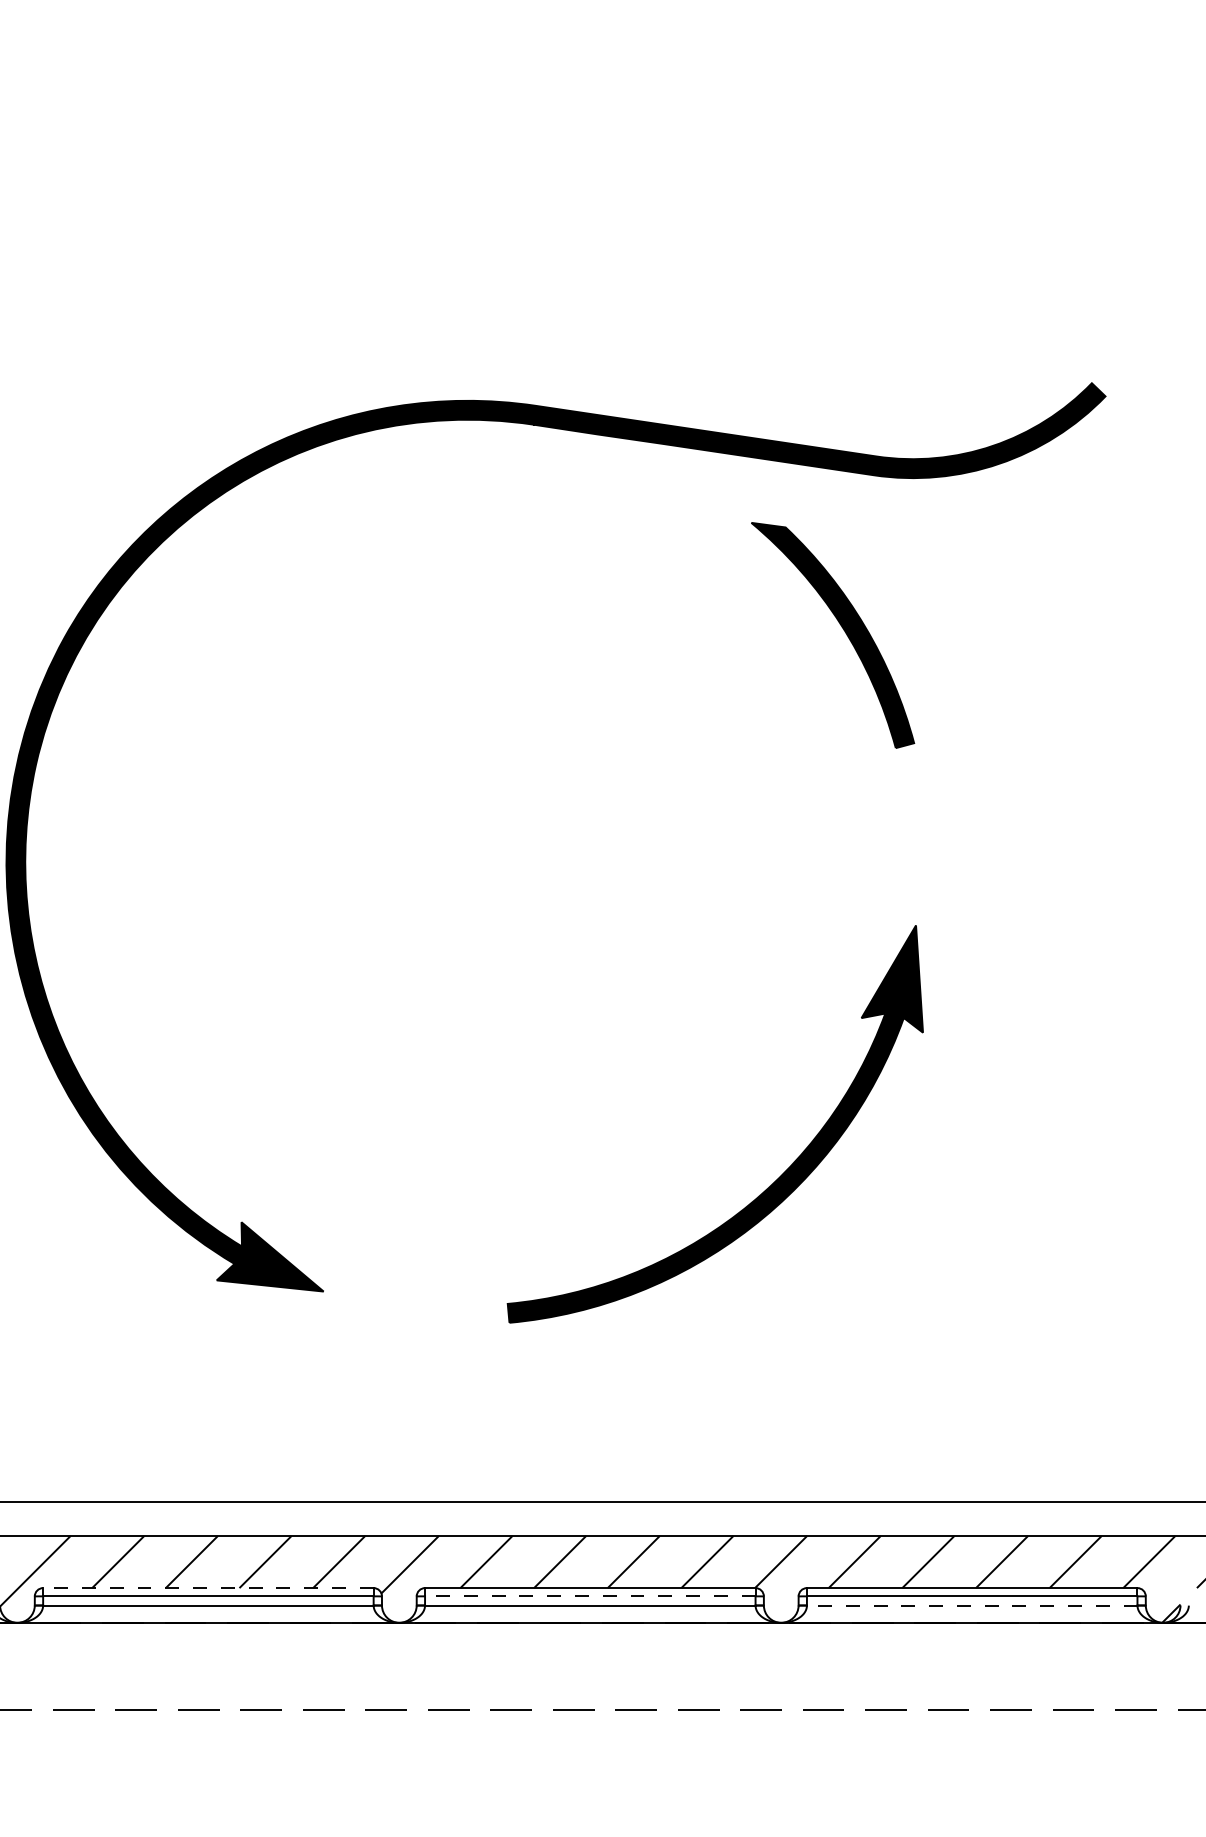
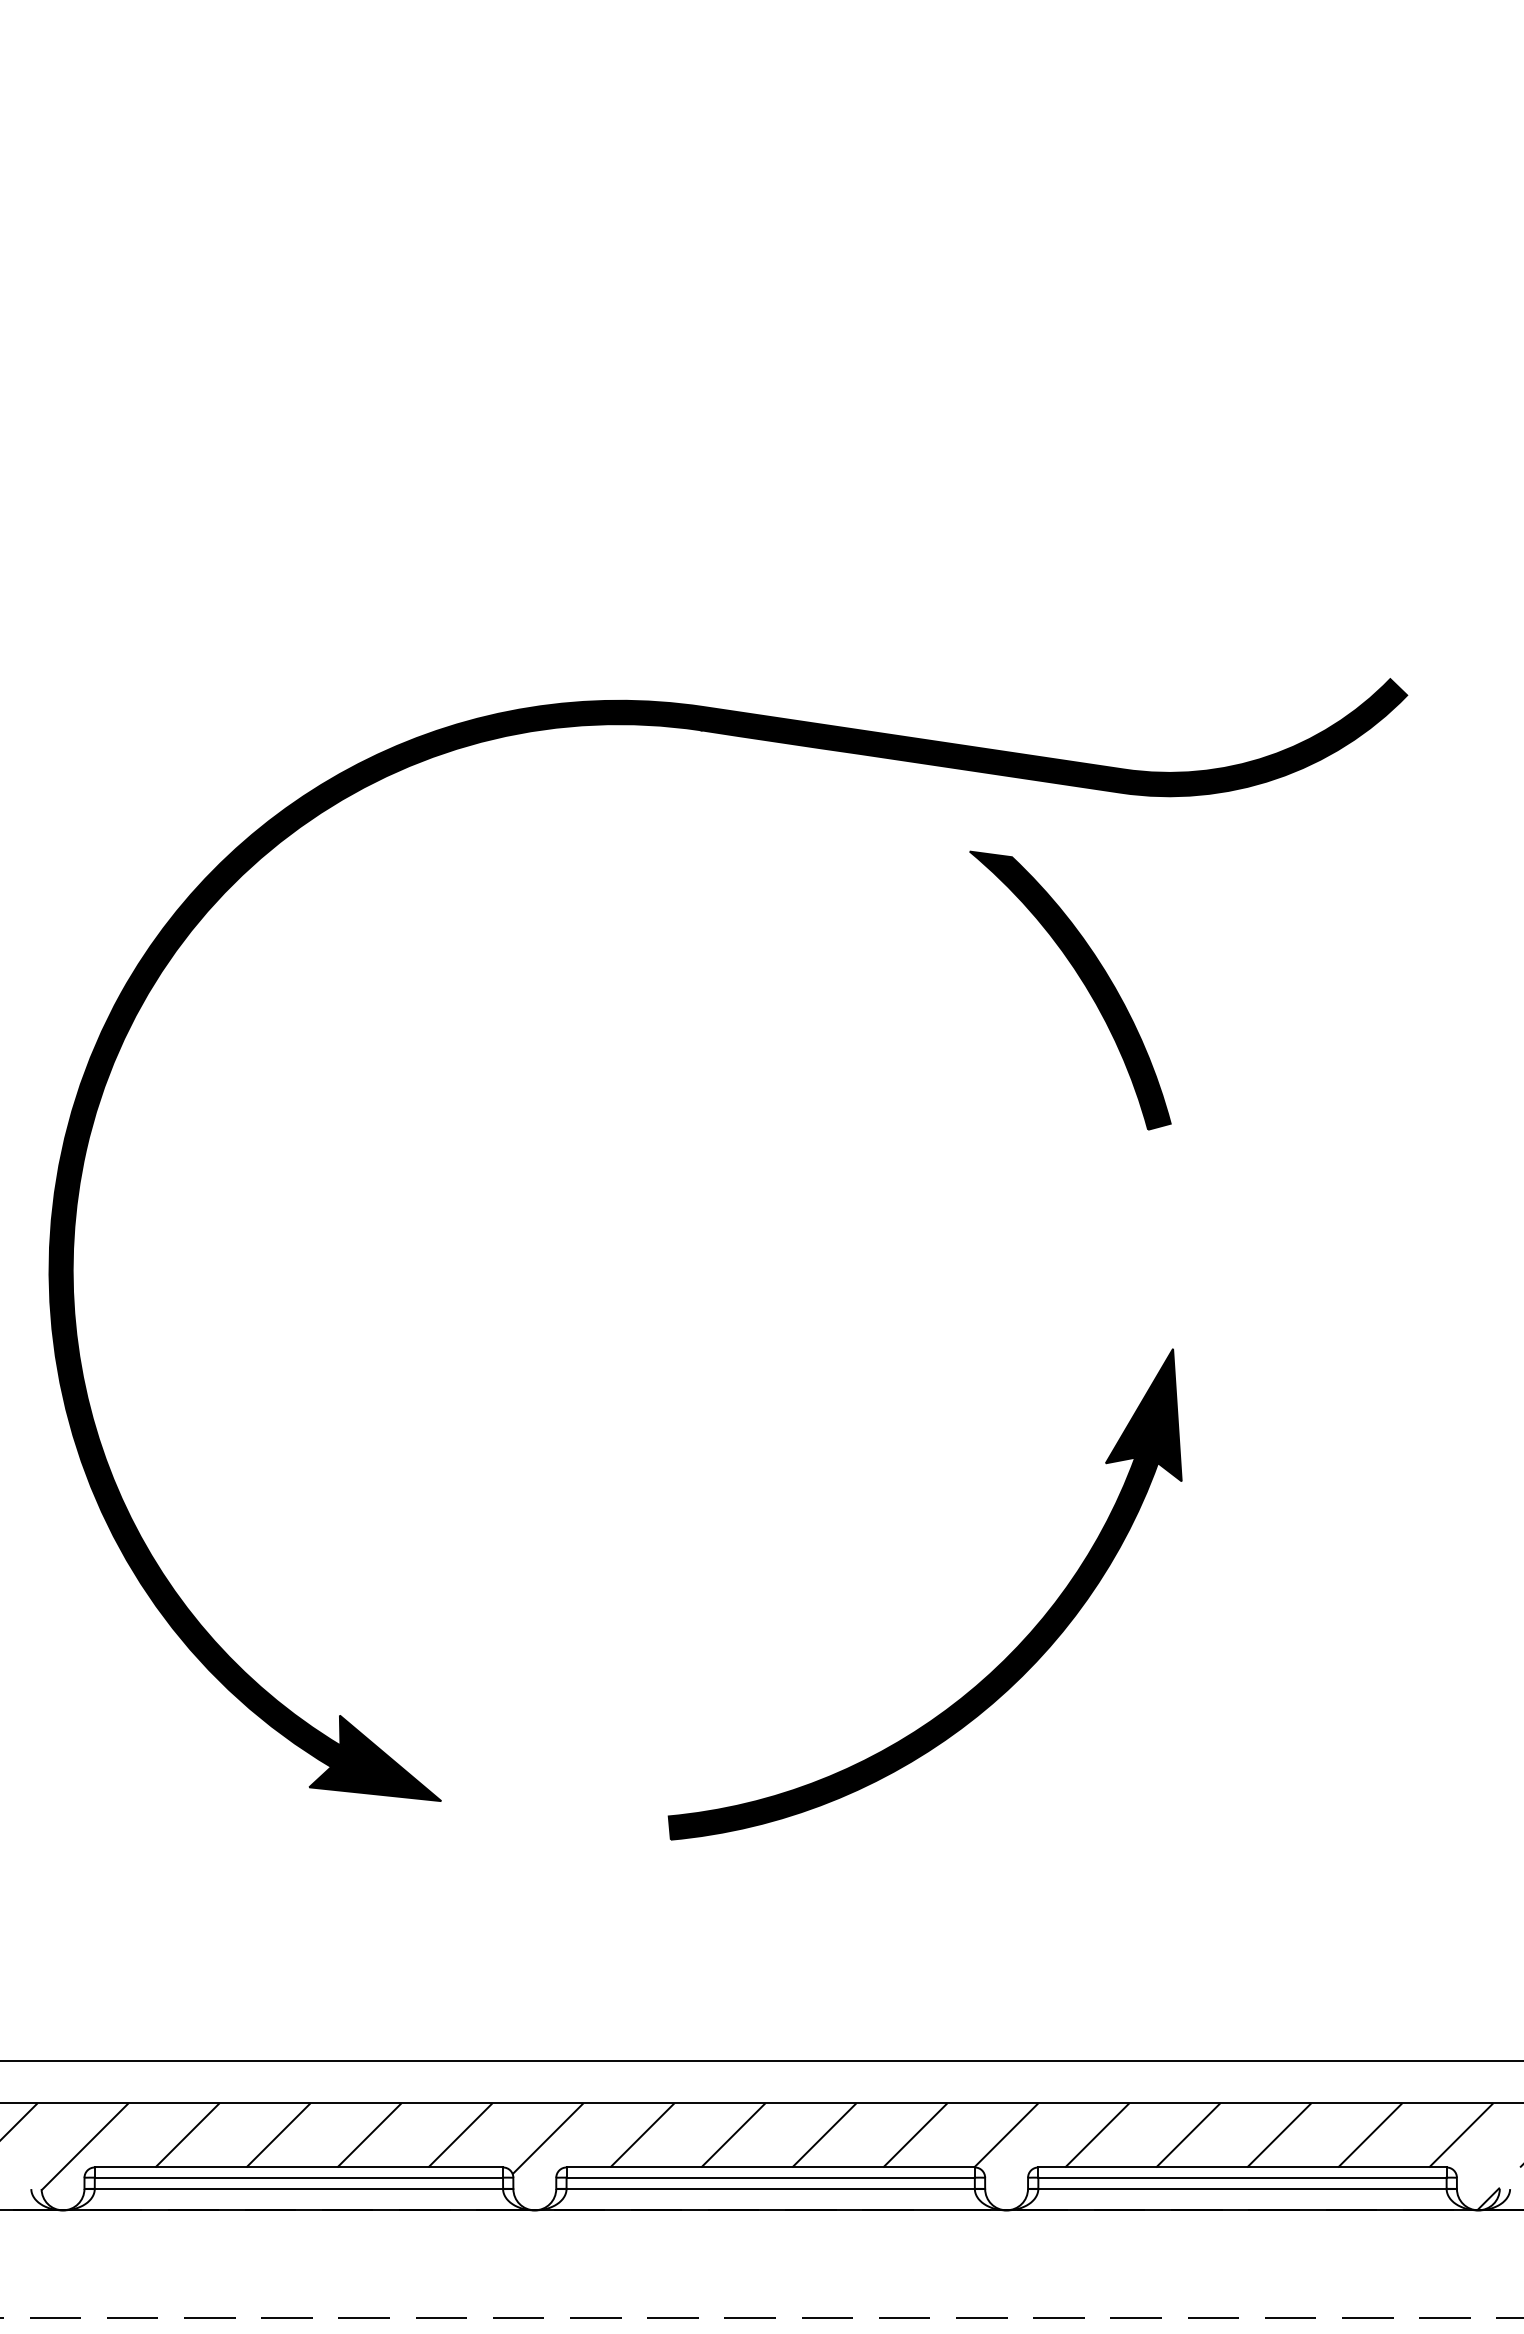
line: (208, 1588) -> (298, 2167), dashed -> solid
line: (590, 1596) -> (770, 2177), dashed -> solid
line: (971, 1605) -> (1241, 2189), dashed -> solid

